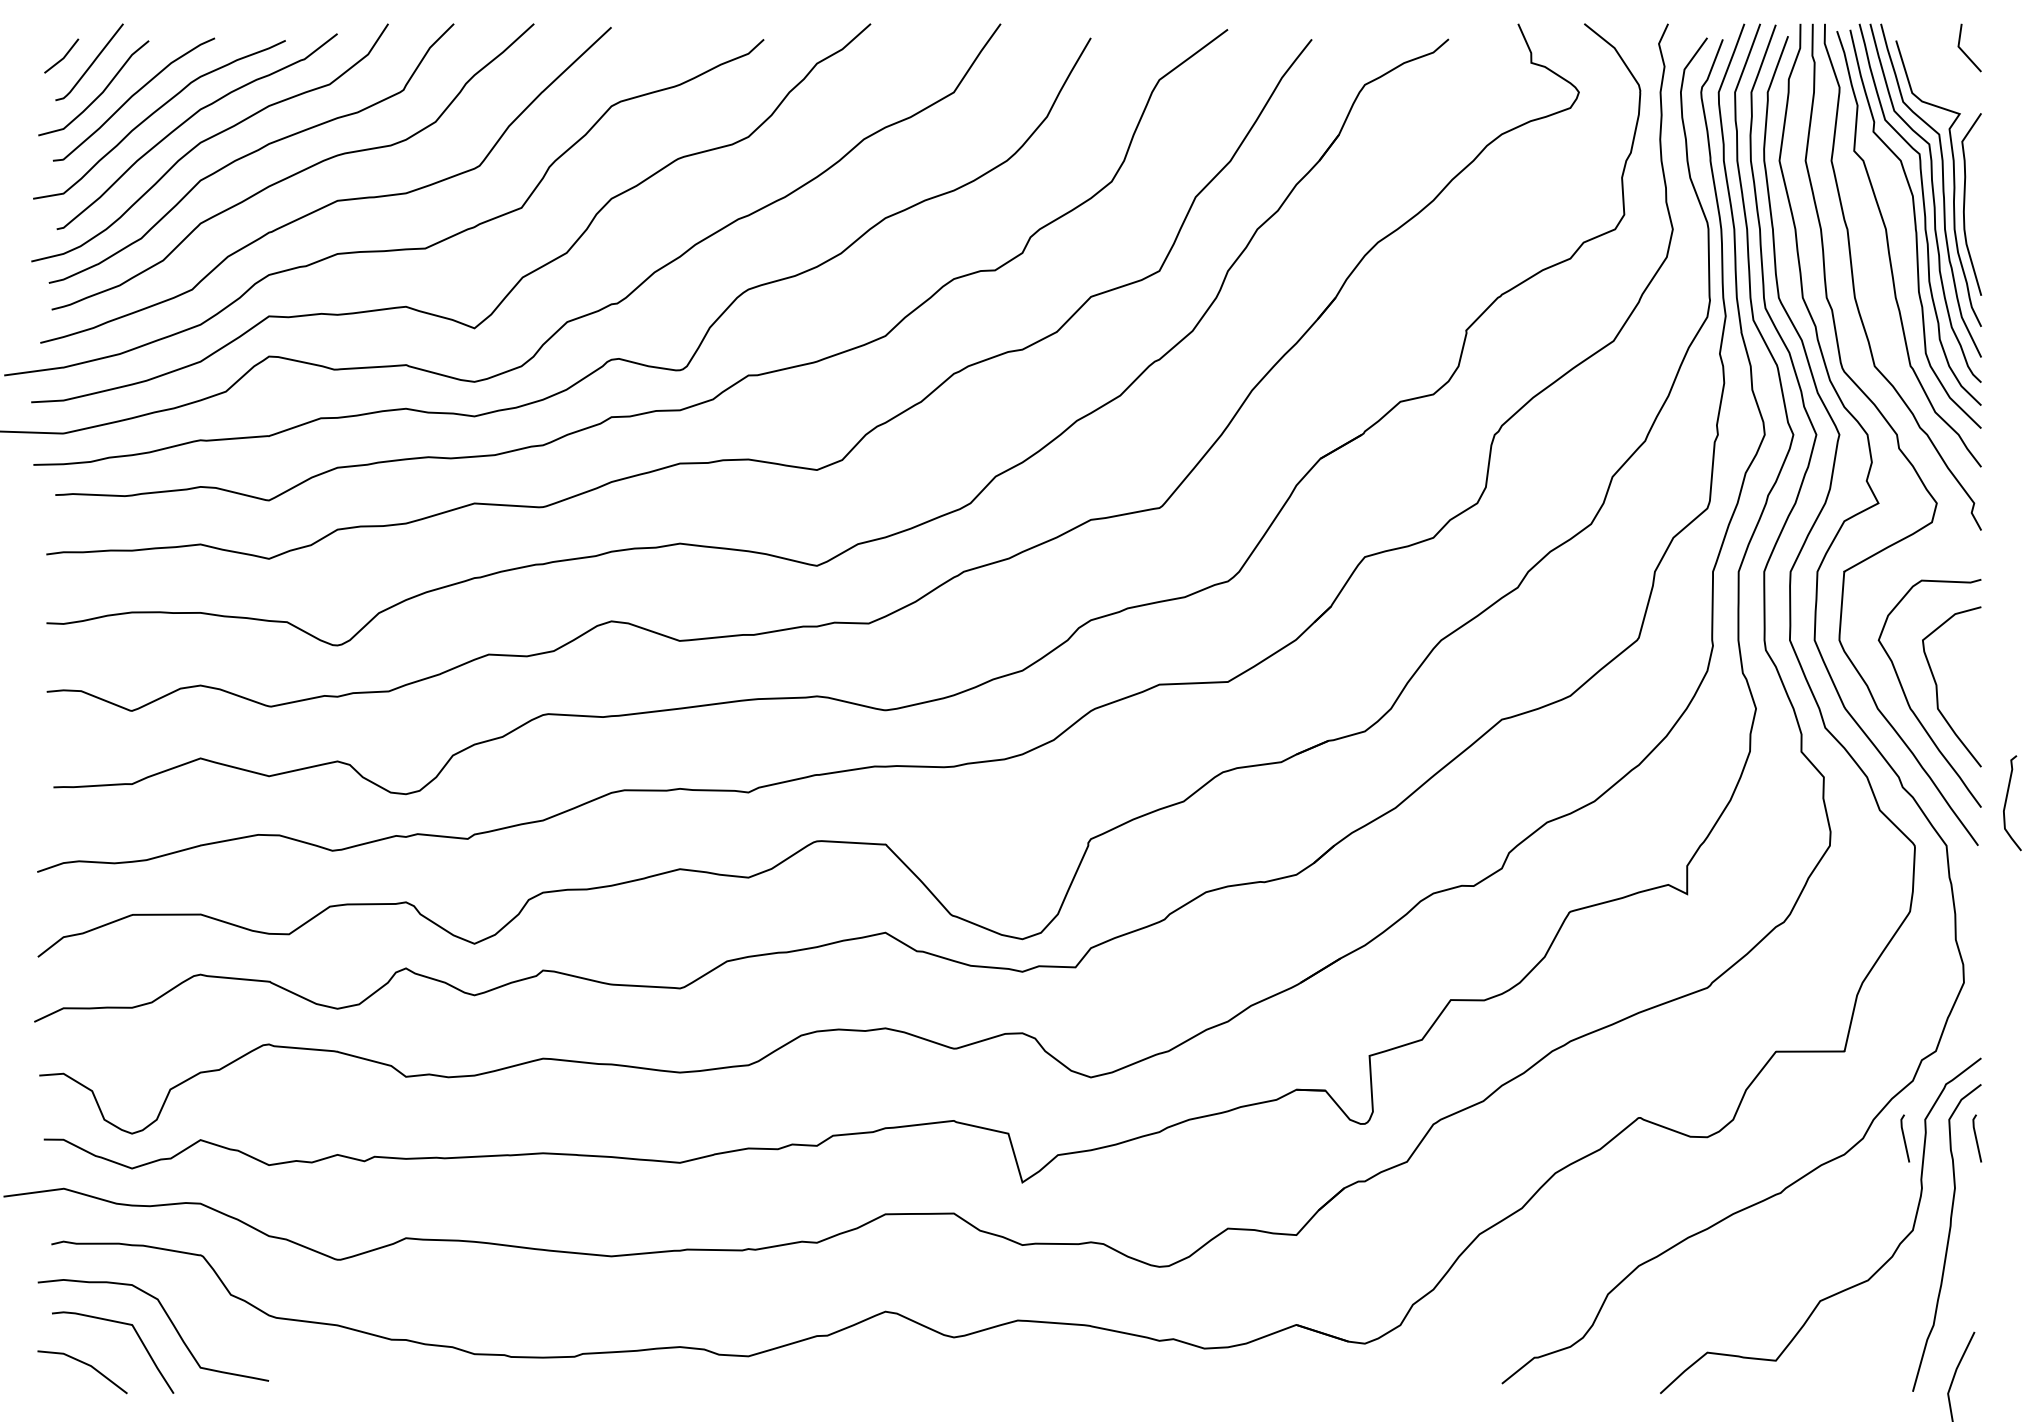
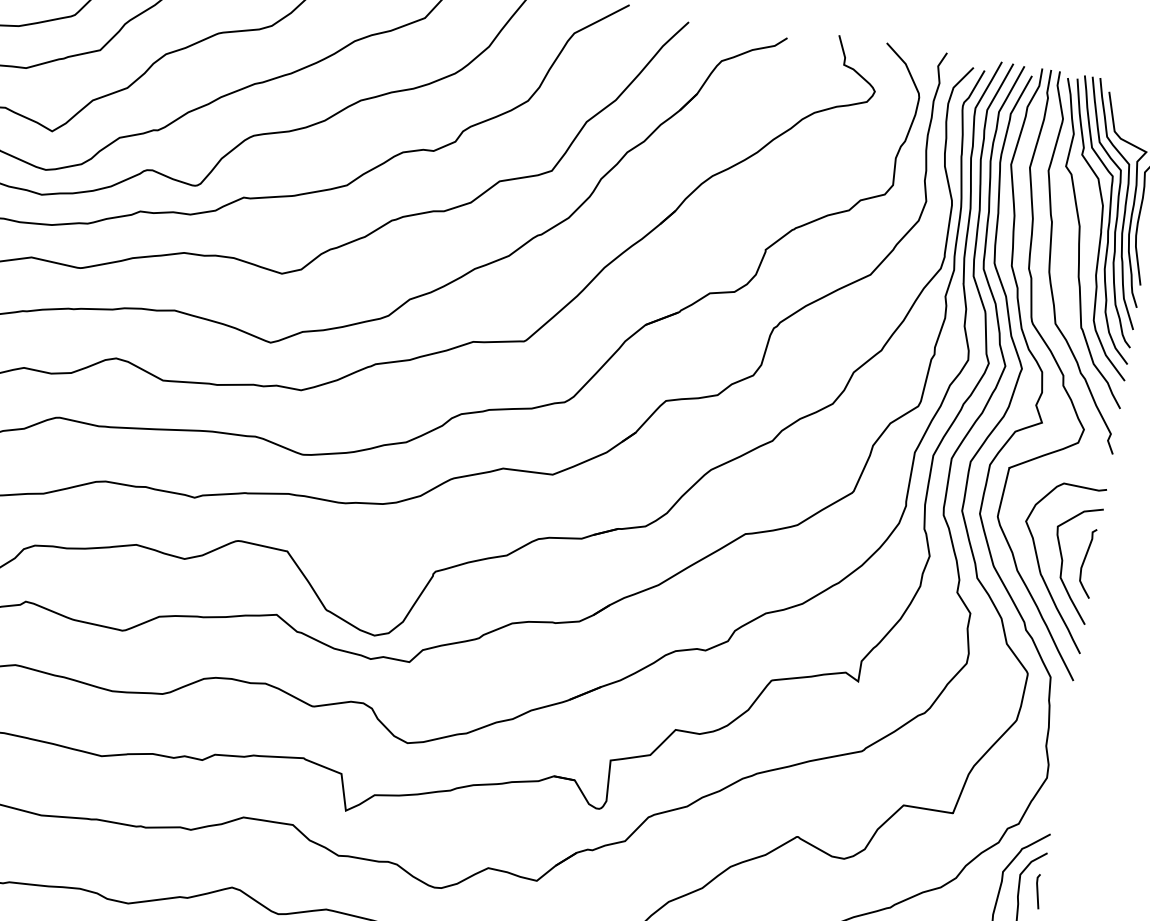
curve: (2006, 803) -> (1084, 562), moved
line: (1905, 1138) -> (986, 883), removed

